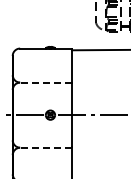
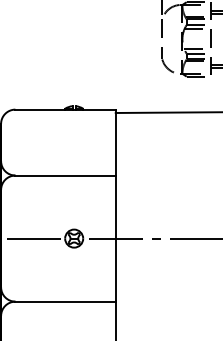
line: (46, 82) -> (66, 175), dashed -> solid
line: (46, 147) -> (66, 301), dashed -> solid

